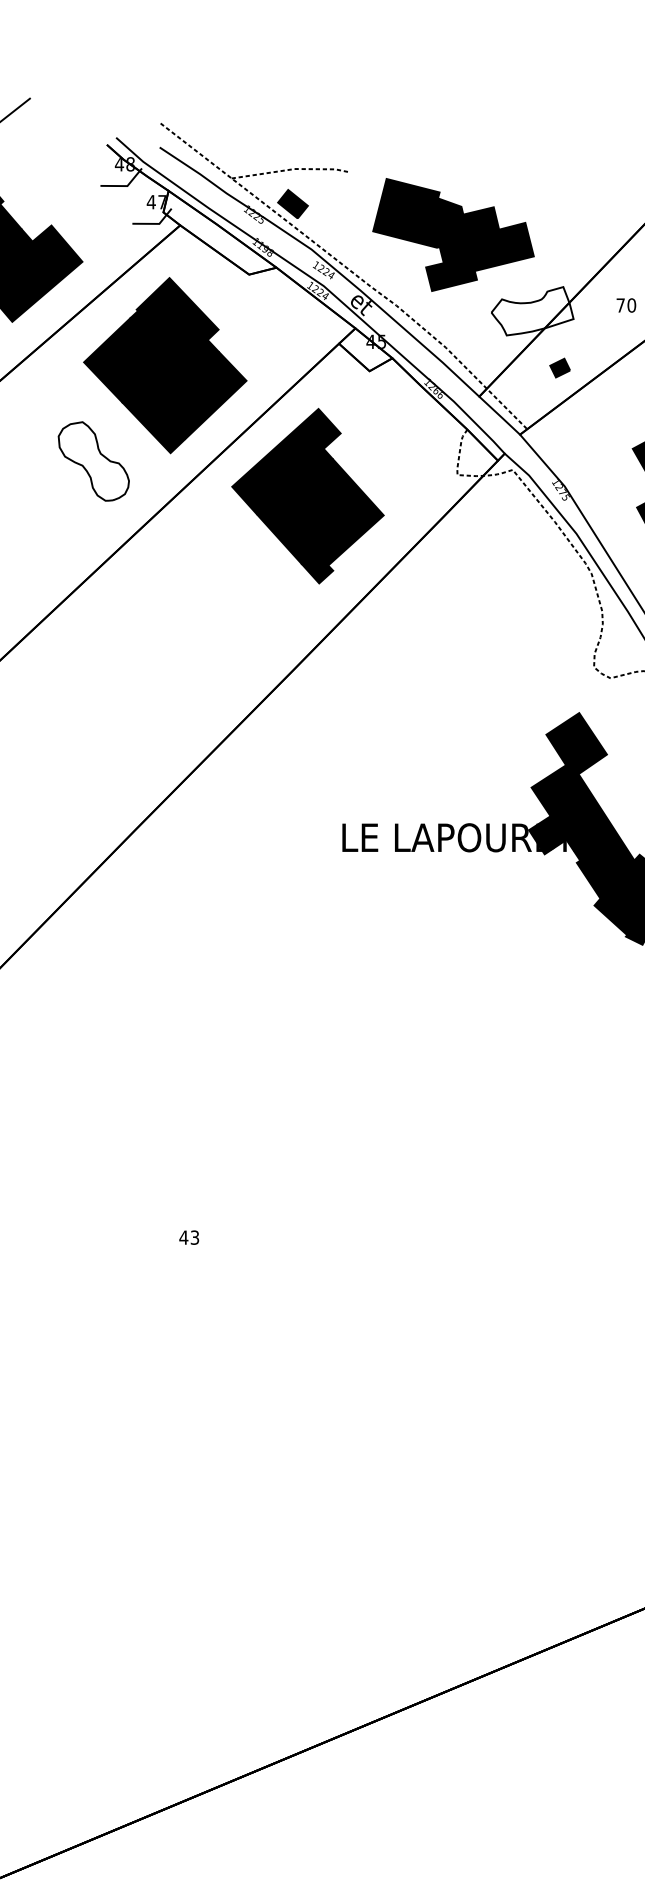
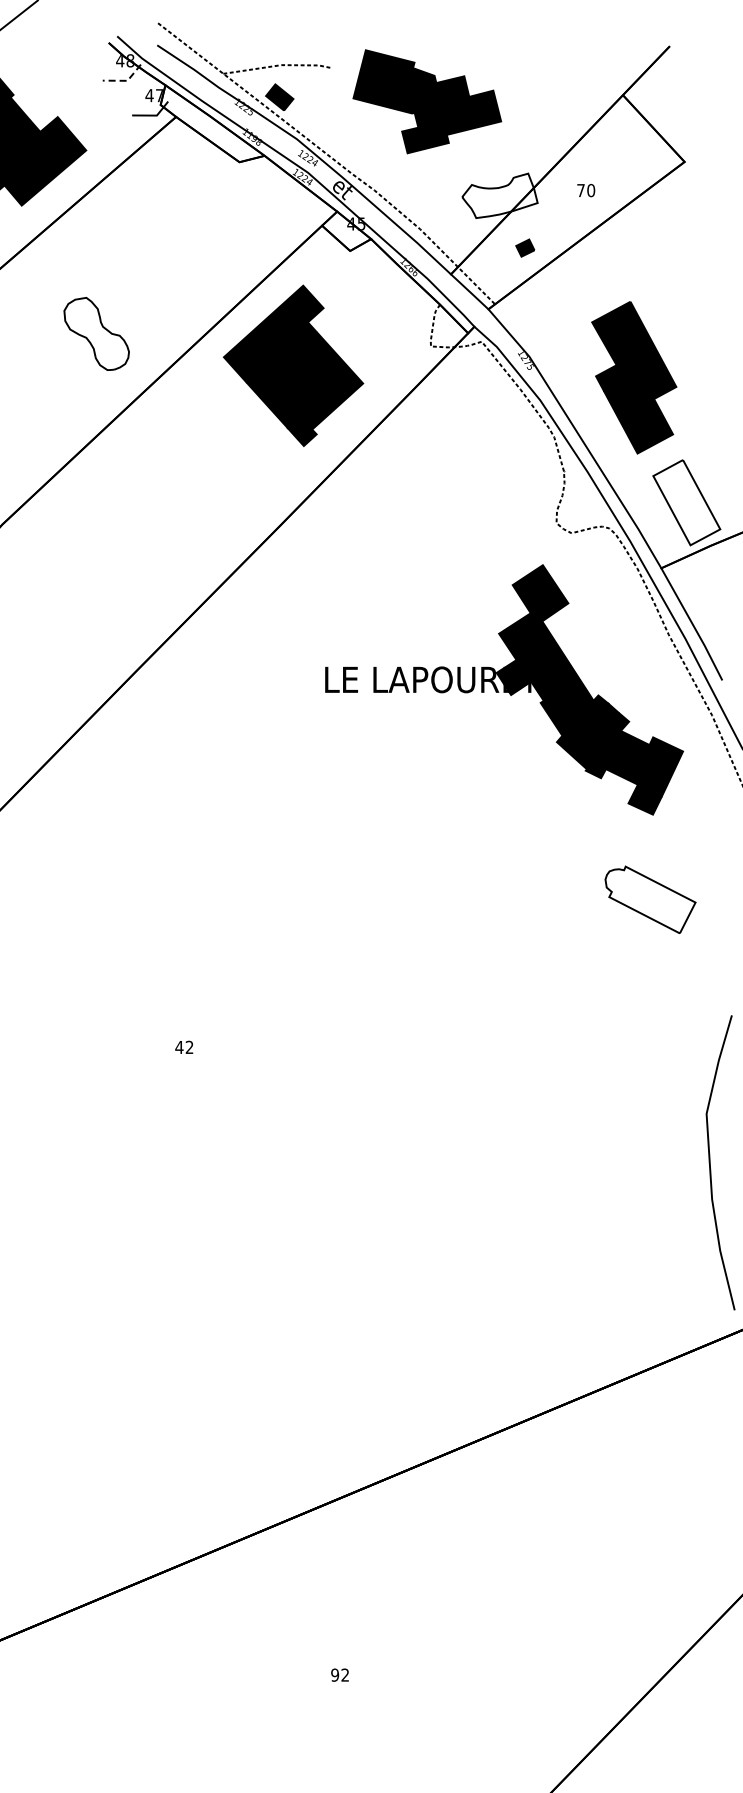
line: (126, 185) -> (126, 80), solid -> dashed
part: (453, 234) -> (427, 101), moved
part: (164, 365) -> (161, 245), removed
text: (194, 1237) -> (189, 1047), 43 -> 42

